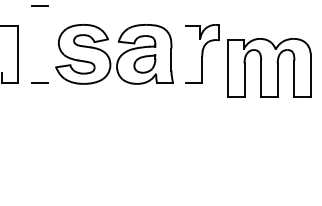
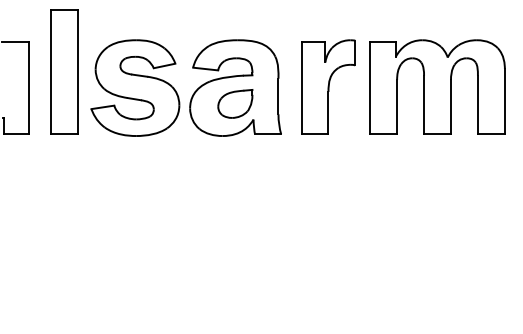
line: (31, 44) -> (51, 72), added
line: (48, 44) -> (78, 72), added
line: (185, 54) -> (301, 88), added
part: (269, 67) -> (437, 86), moved

